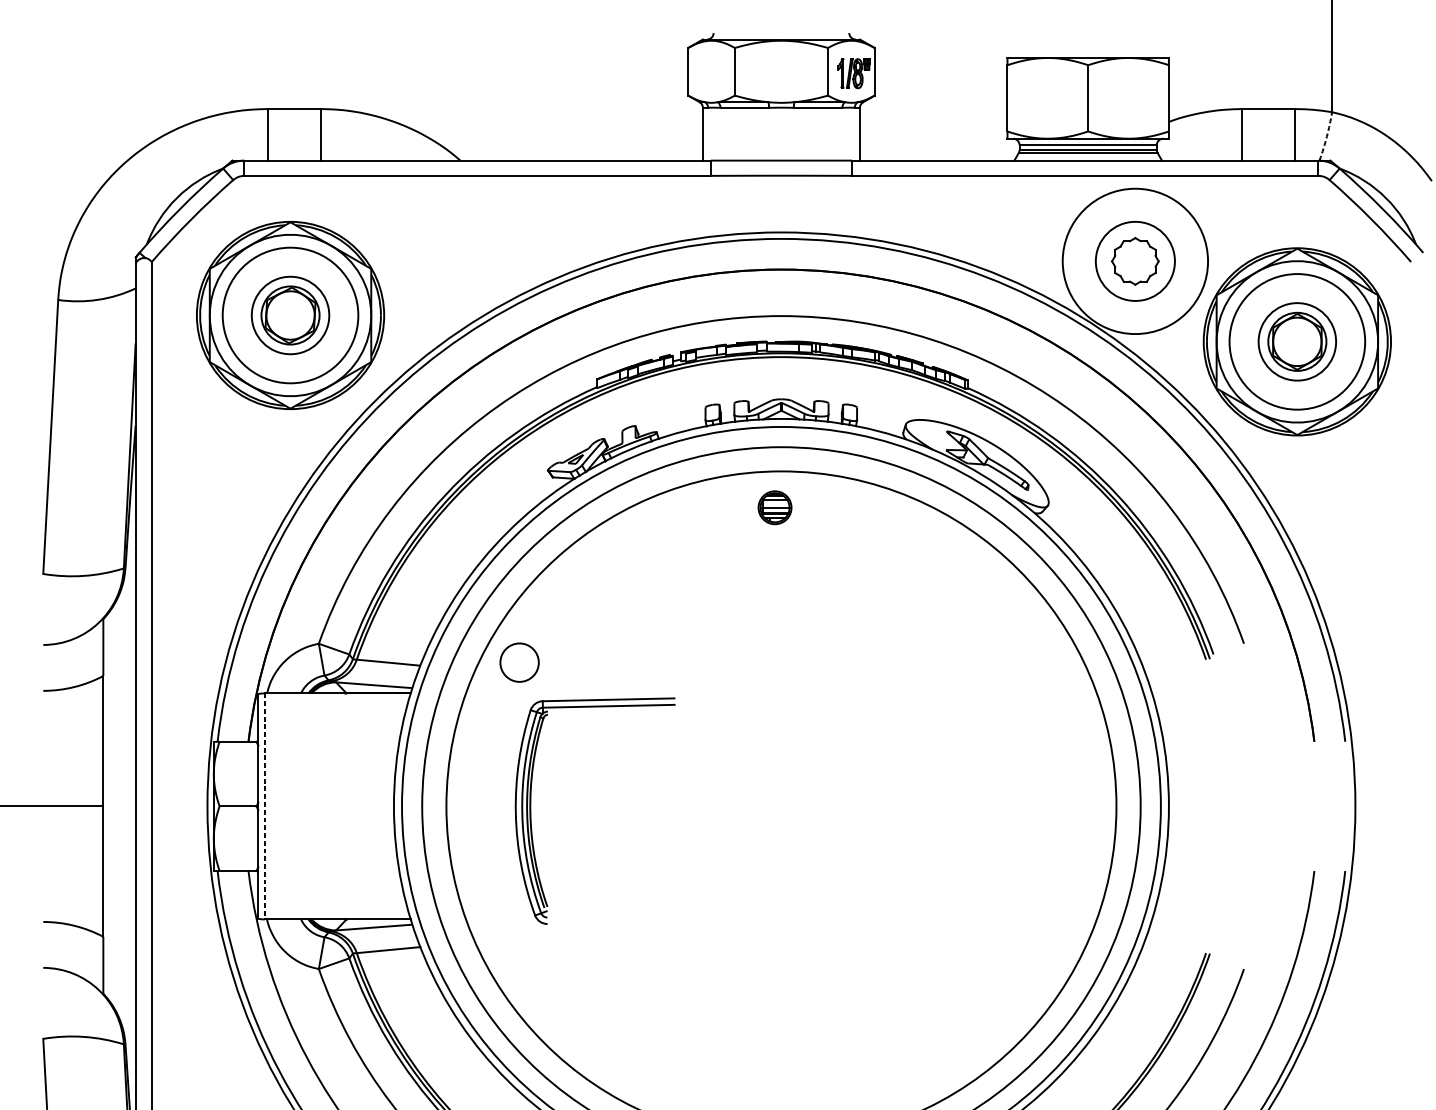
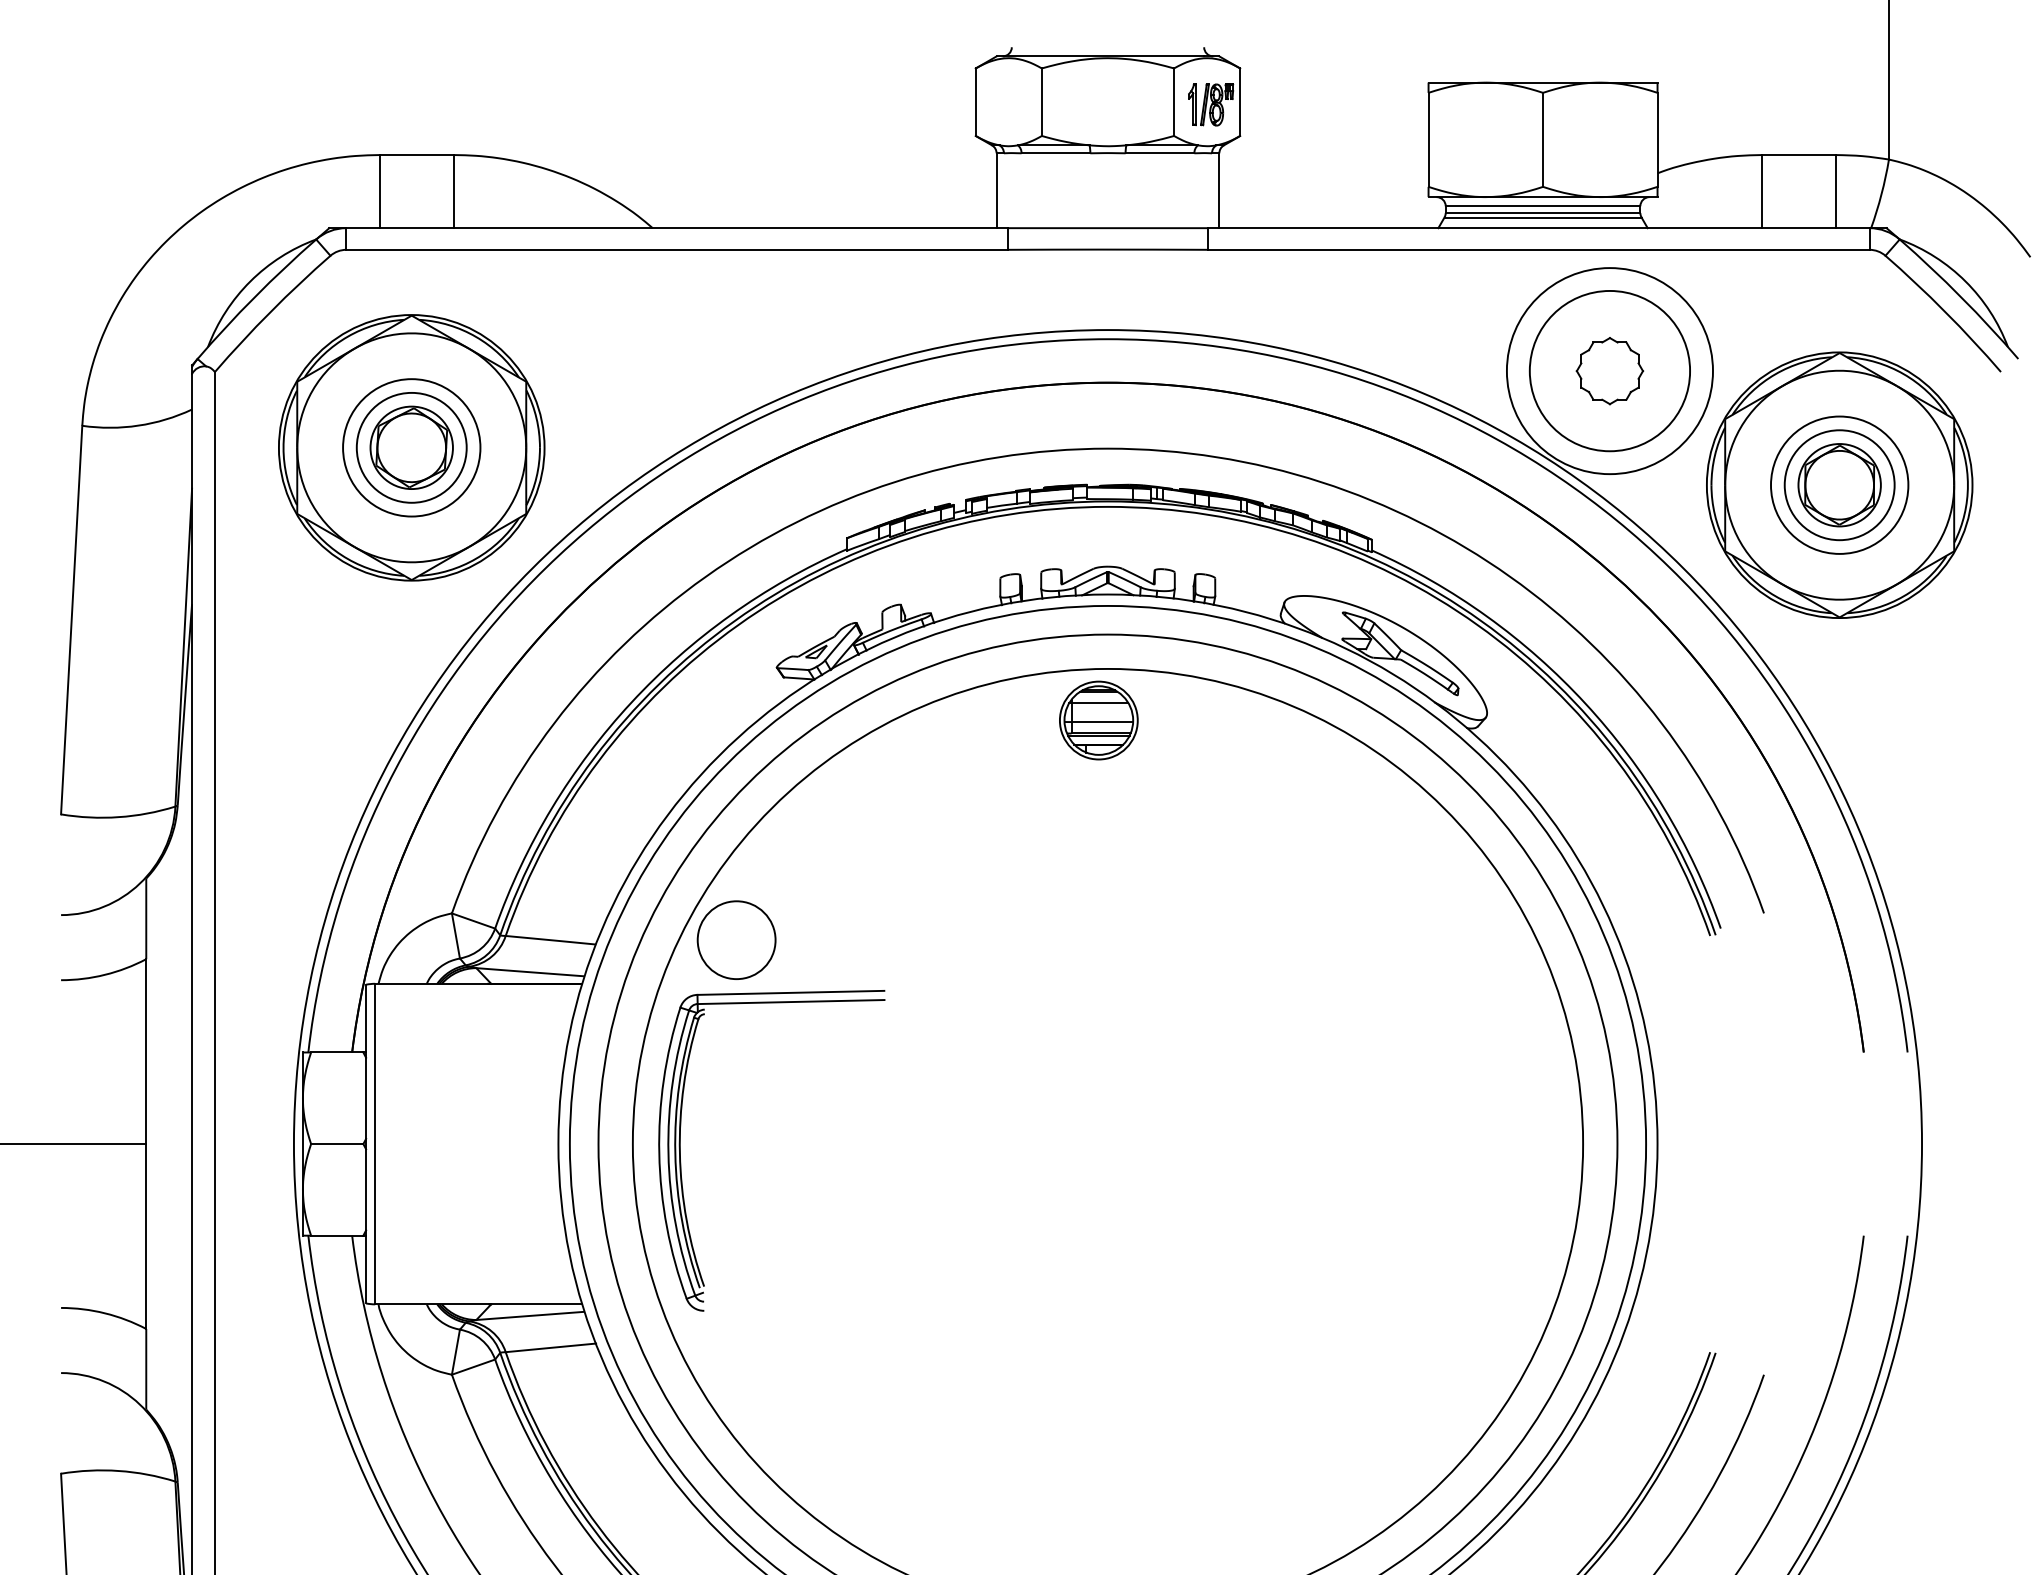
arc: (1326, 136) -> (1881, 194), dashed -> solid
circle: (1135, 260) -> (1609, 370), size x1.43
circle: (290, 315) -> (411, 447), size x0.71
circle: (1297, 341) -> (1839, 484), size x0.71
part: (774, 507) -> (1098, 720), size x1.67
circle: (519, 662) -> (736, 940), size x1.43
line: (264, 806) -> (375, 1144), dashed -> solid
part: (531, 819) -> (681, 1162), moved

